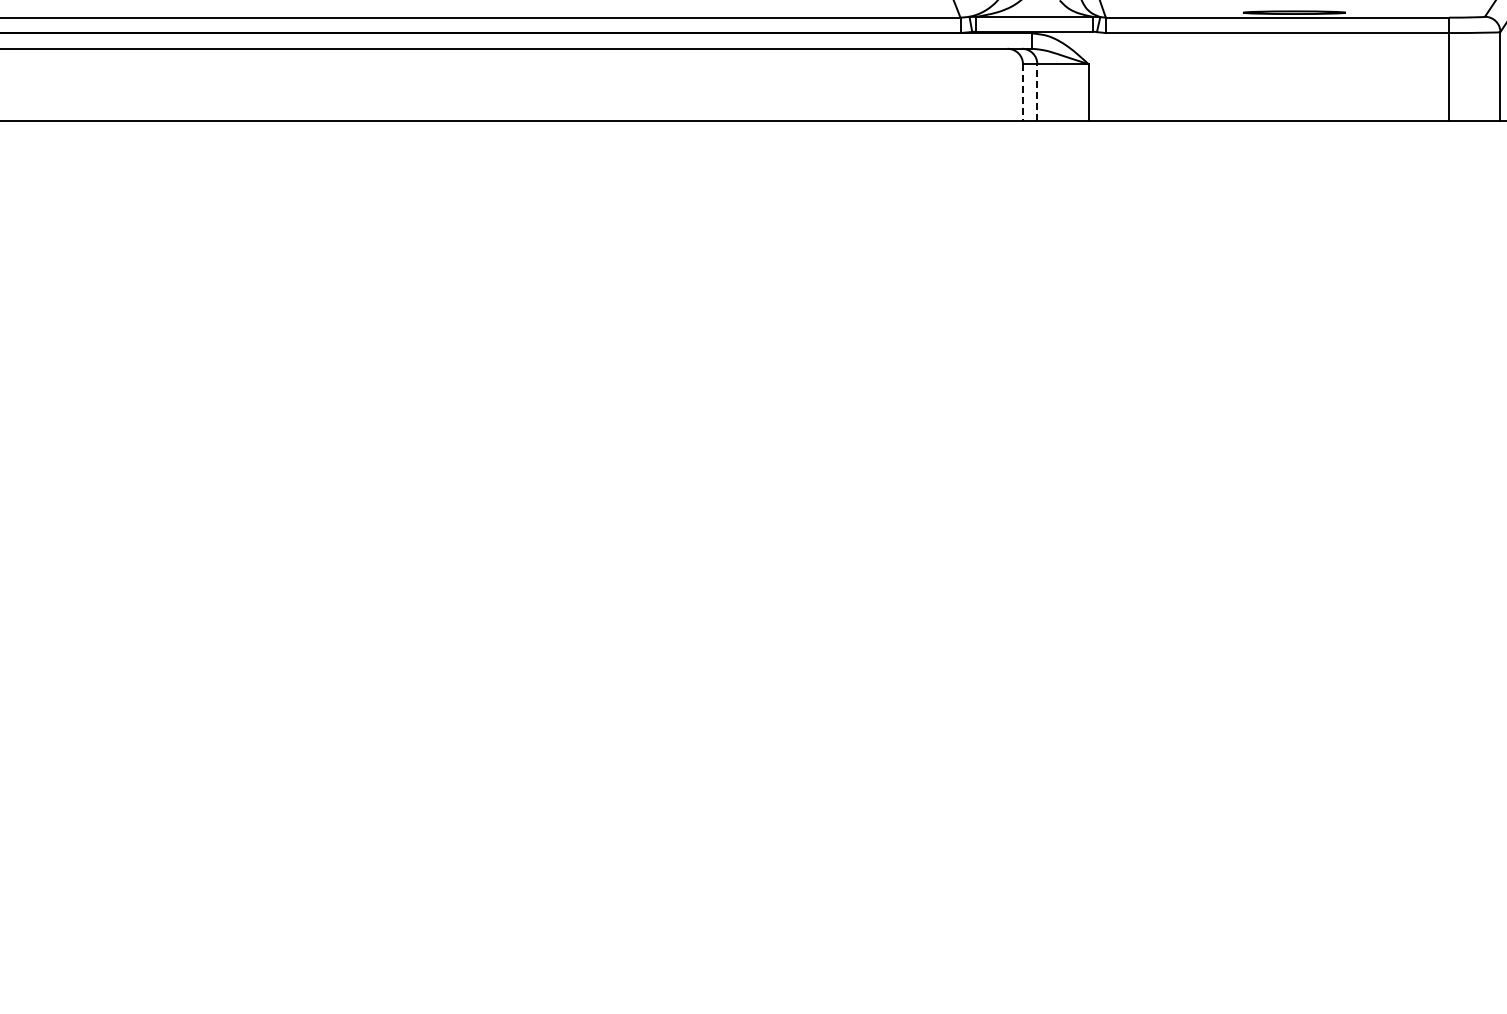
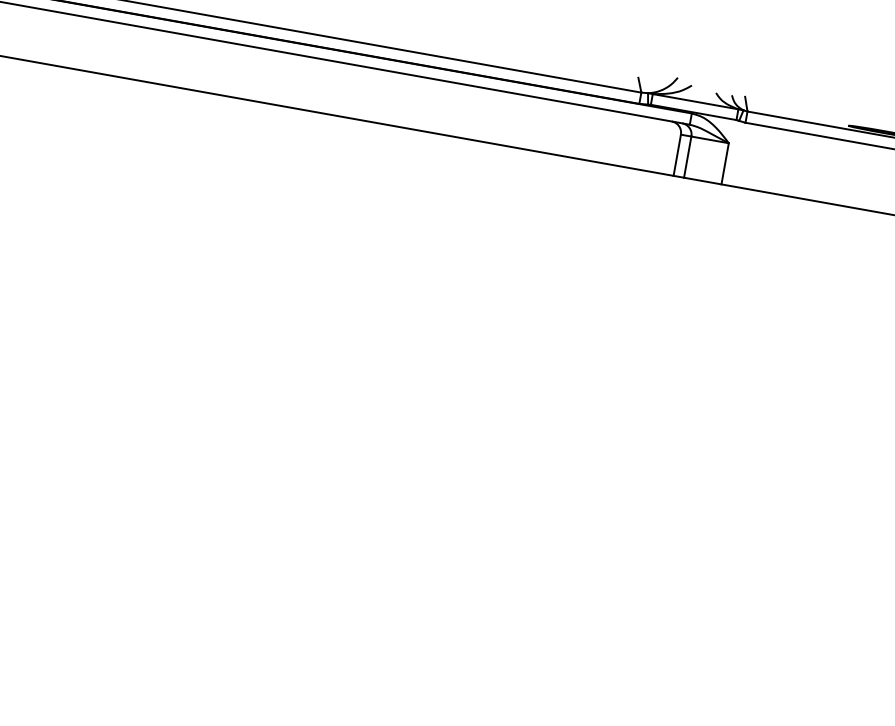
line: (1037, 91) -> (687, 156), dashed -> solid
line: (1022, 92) -> (676, 155), dashed -> solid

